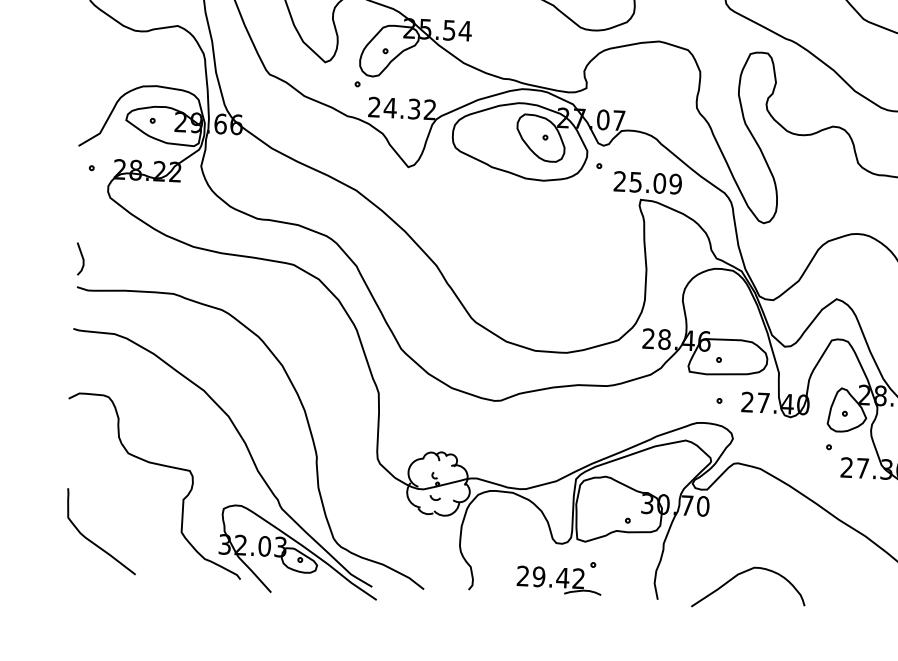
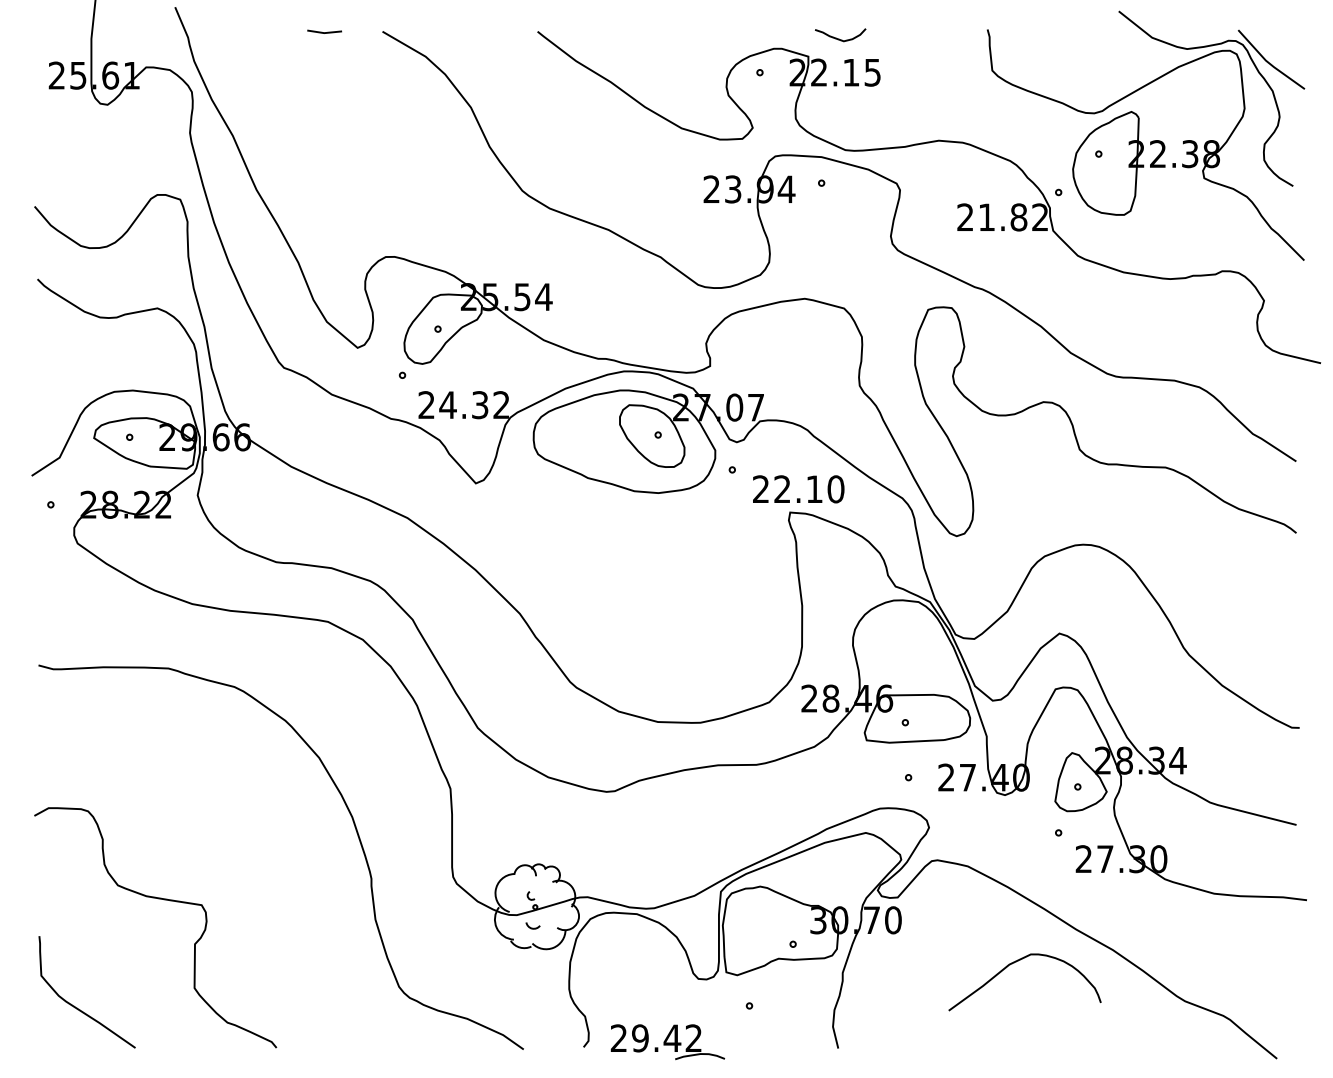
text: (655, 183) -> (809, 489), 25.09 -> 22.10
line: (82, 258) -> (43, 626), removed
part: (249, 453) -> (280, 878), removed
curve: (741, 573) -> (1014, 963), moved
part: (559, 580) -> (667, 1042), moved

